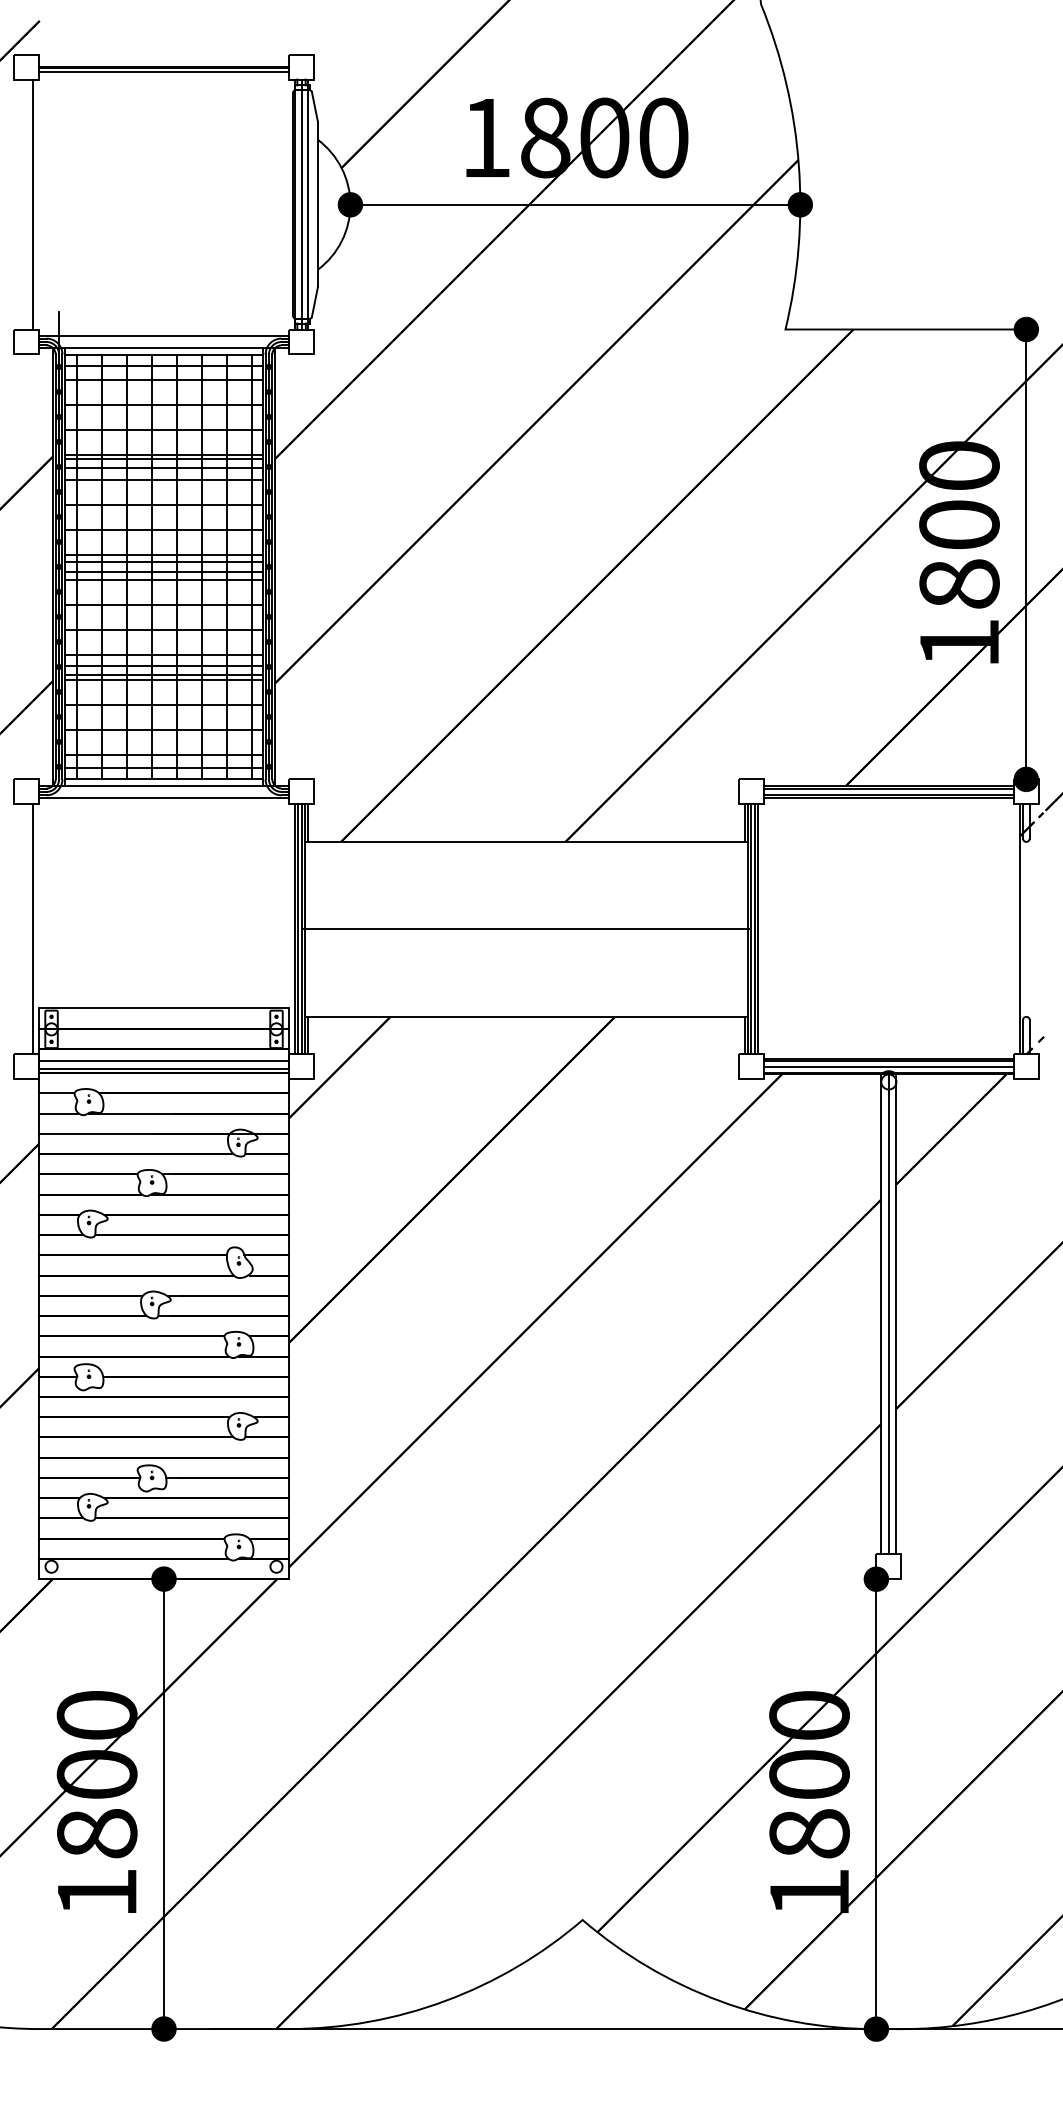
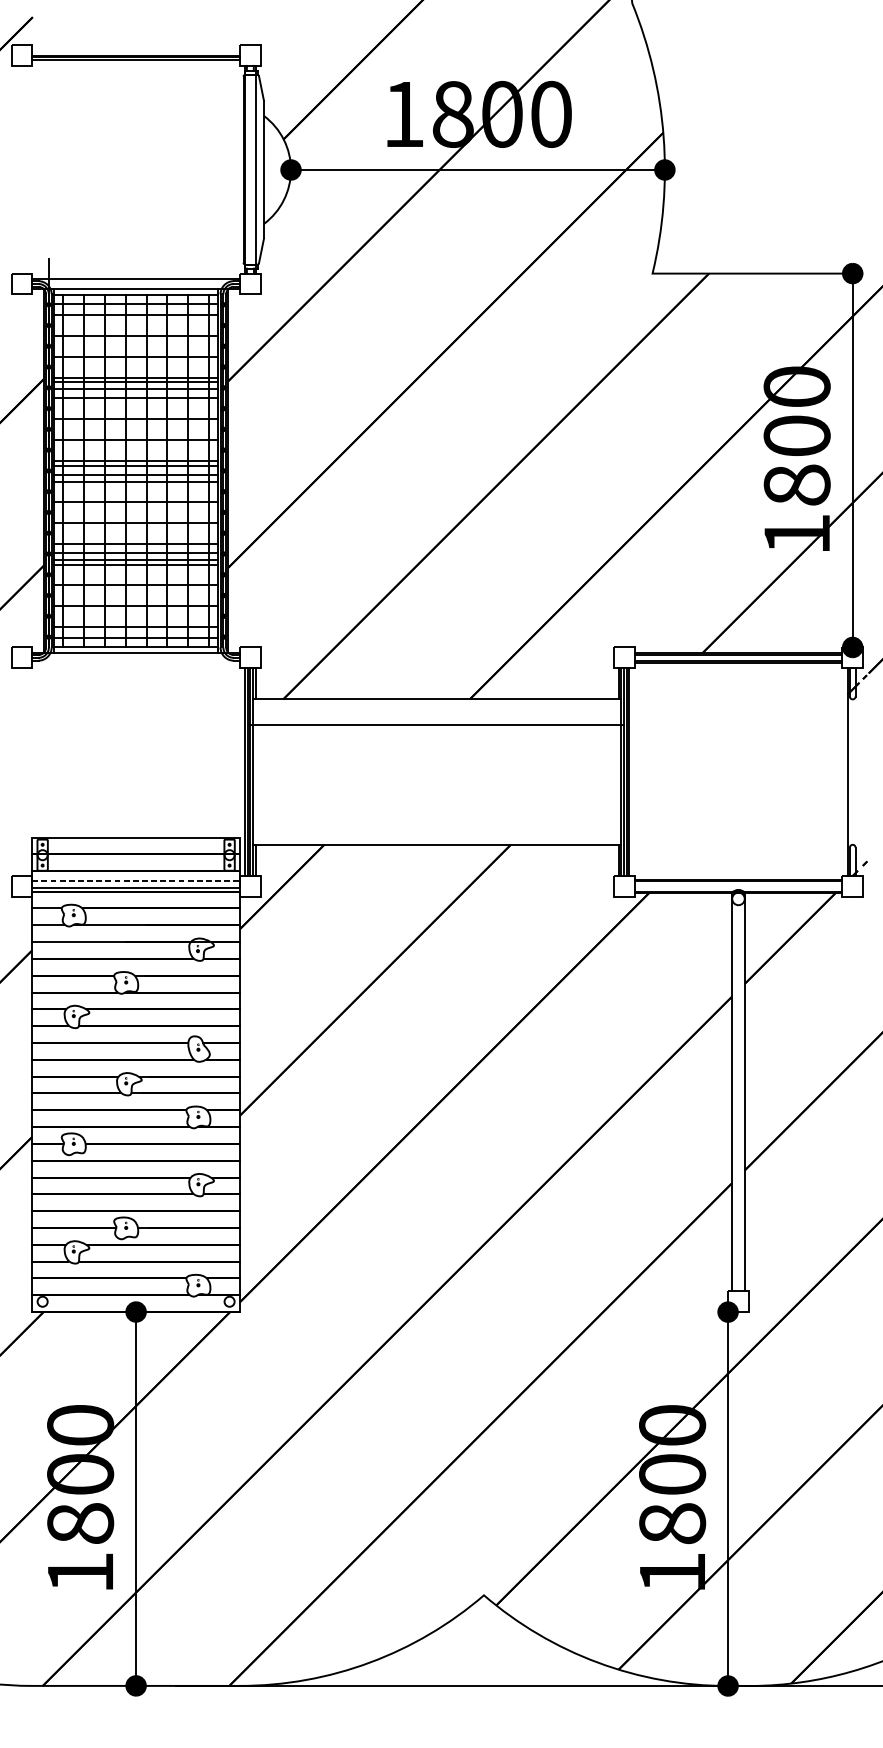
line: (32, 204) -> (26, 169), removed
line: (301, 204) -> (250, 169), removed
line: (164, 798) -> (136, 663), removed
line: (32, 929) -> (26, 772), removed
line: (526, 929) -> (437, 724), moved
line: (164, 1060) -> (136, 881), solid -> dashed
line: (888, 1066) -> (738, 886), removed
line: (888, 1313) -> (738, 1091), removed

